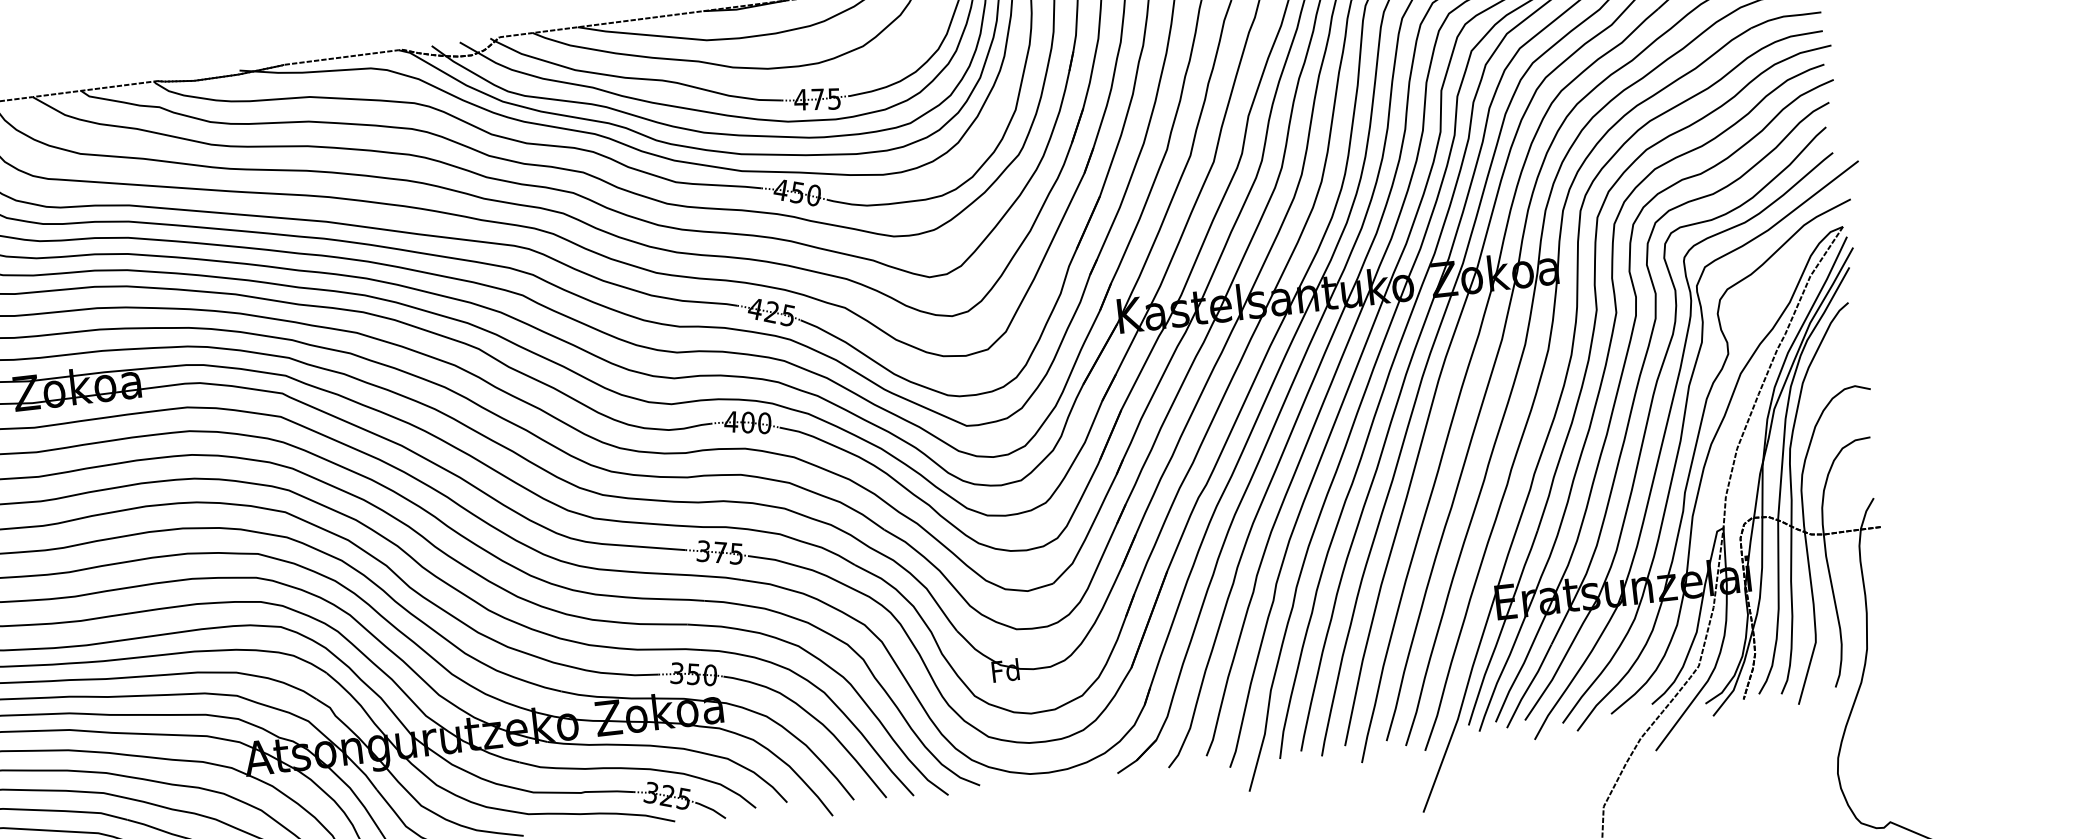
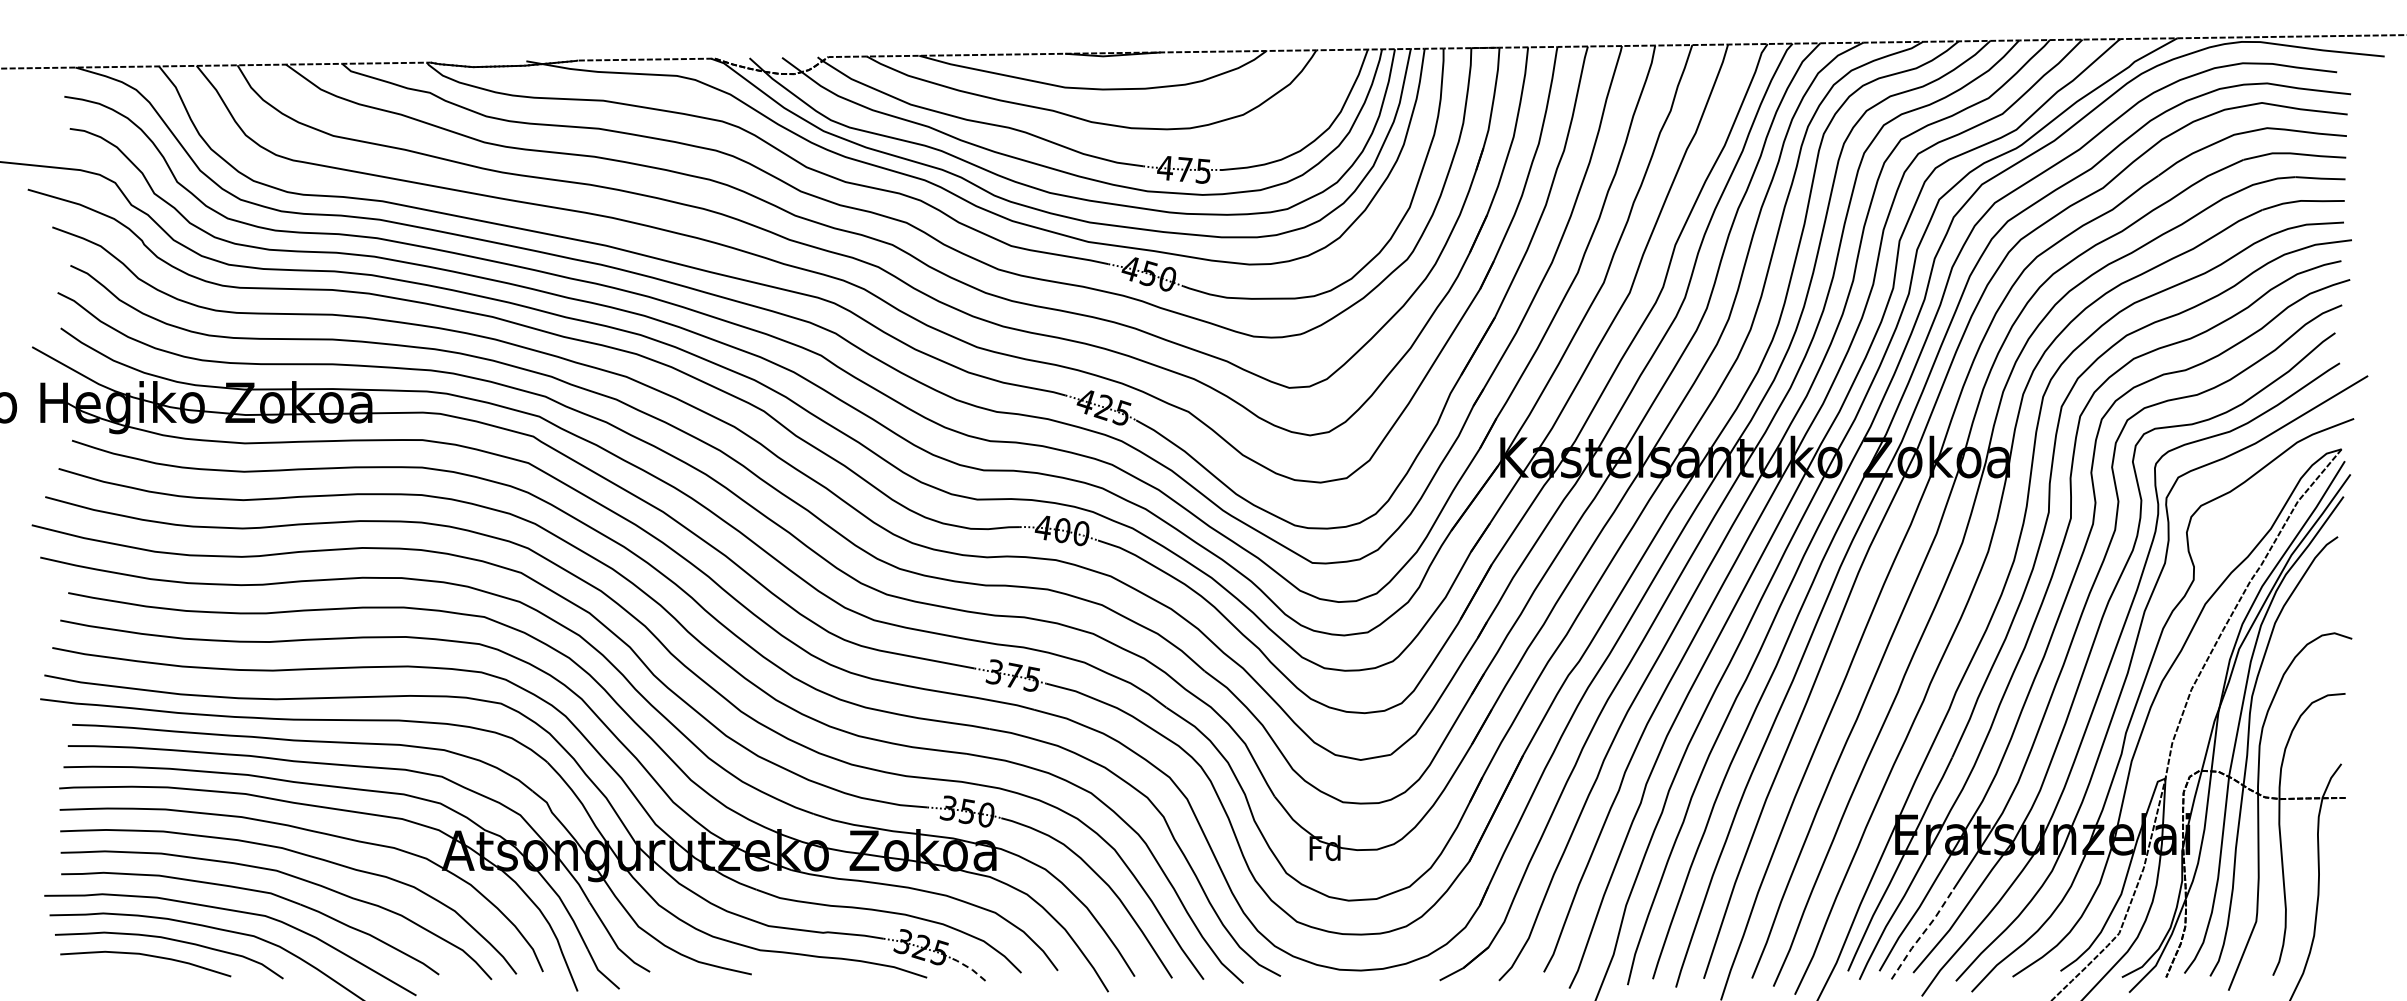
line: (1529, 686) -> (1922, 934), solid -> dashed
line: (711, 809) -> (970, 968), solid -> dashed

